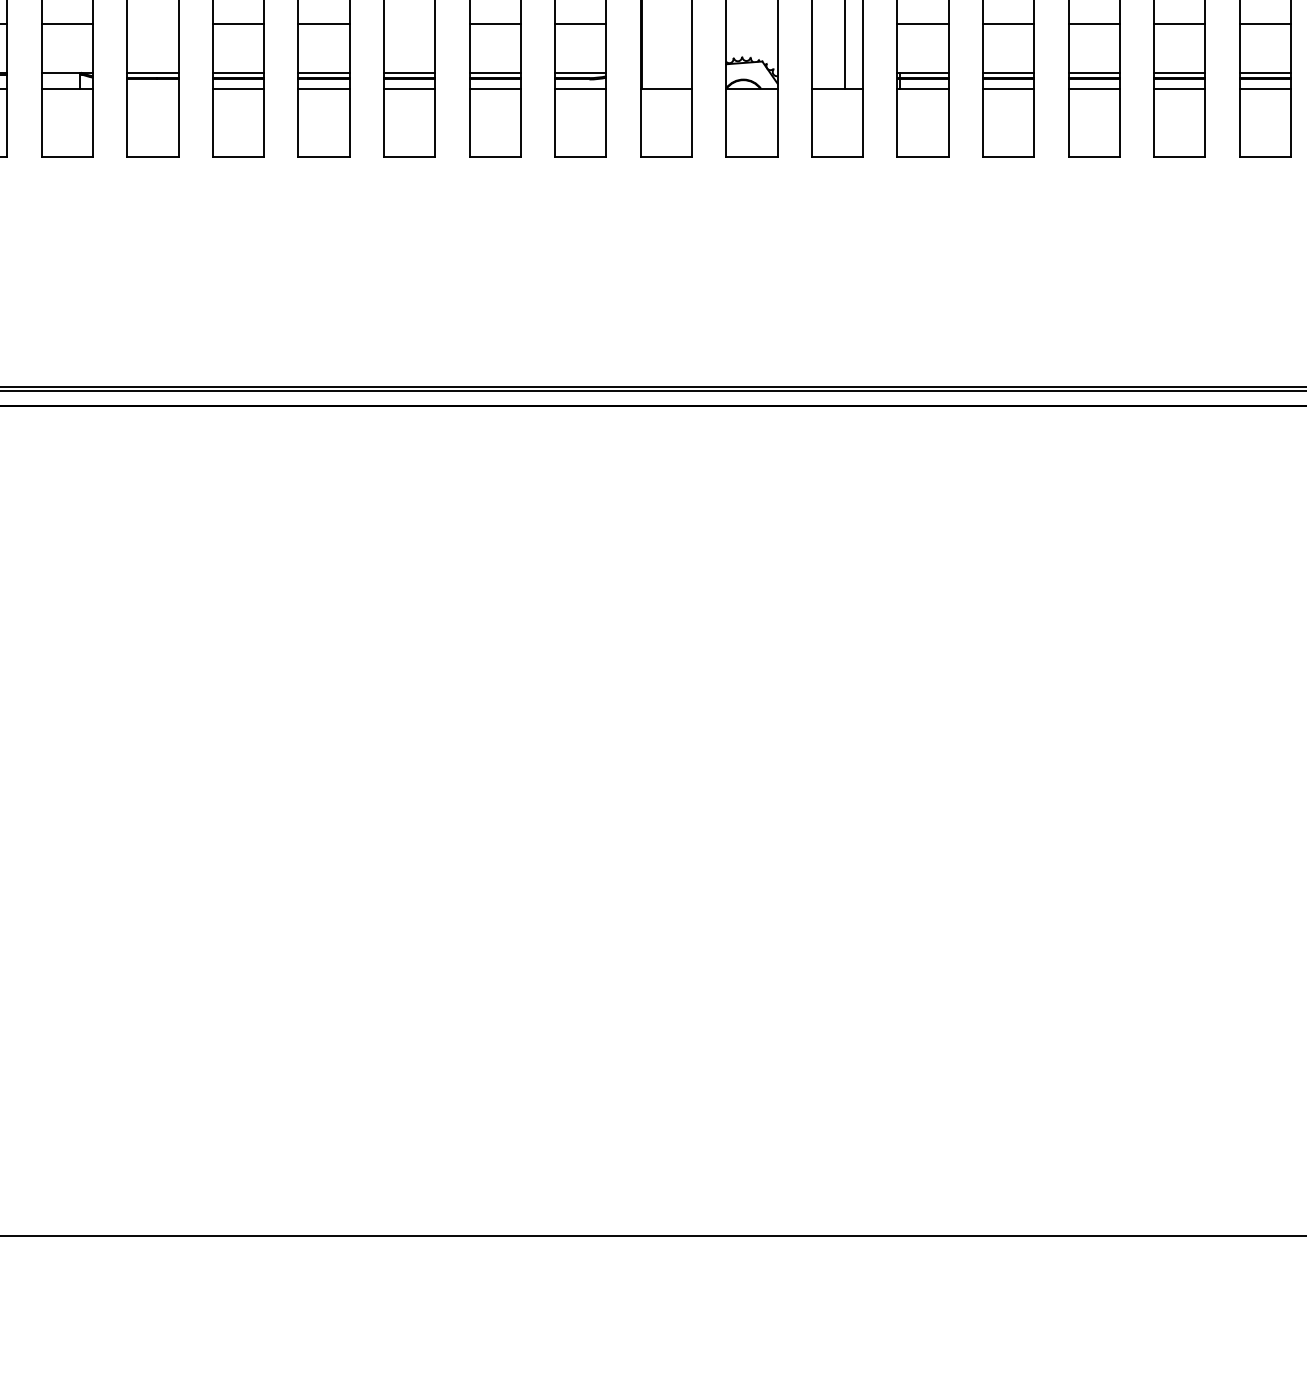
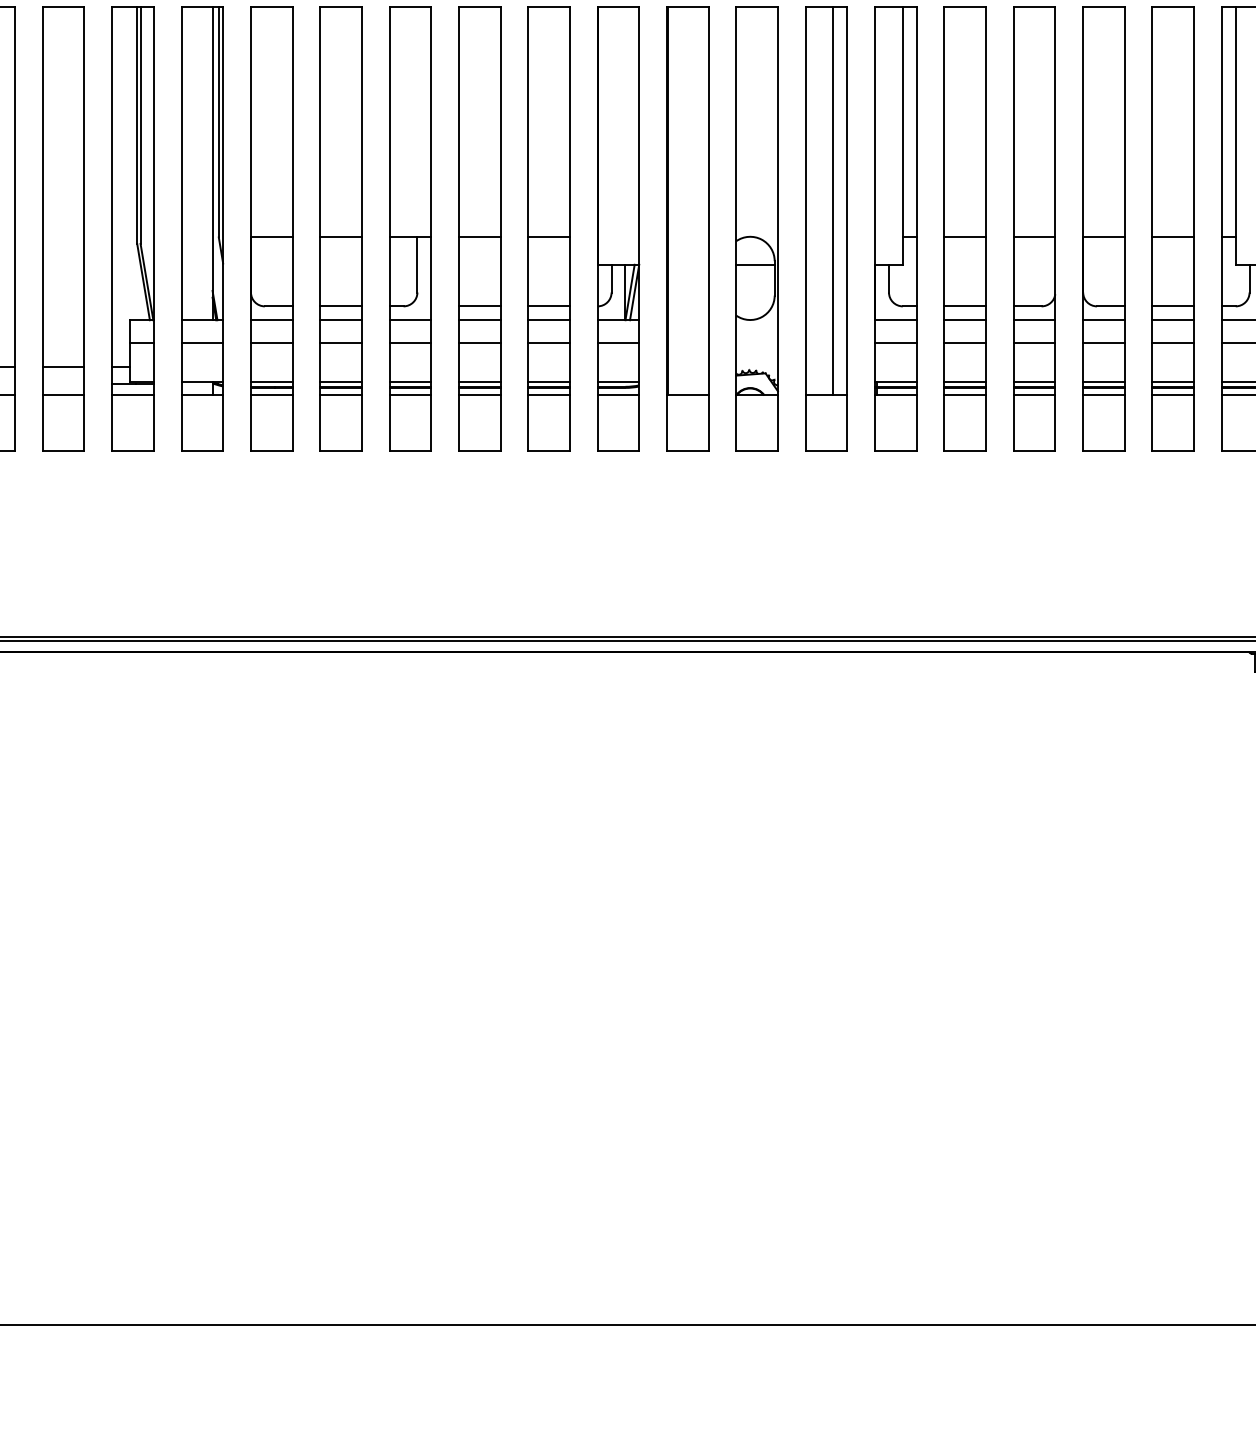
line: (152, 24) -> (271, 343), added
line: (409, 24) -> (479, 343), added
line: (152, 88) -> (271, 395), added

